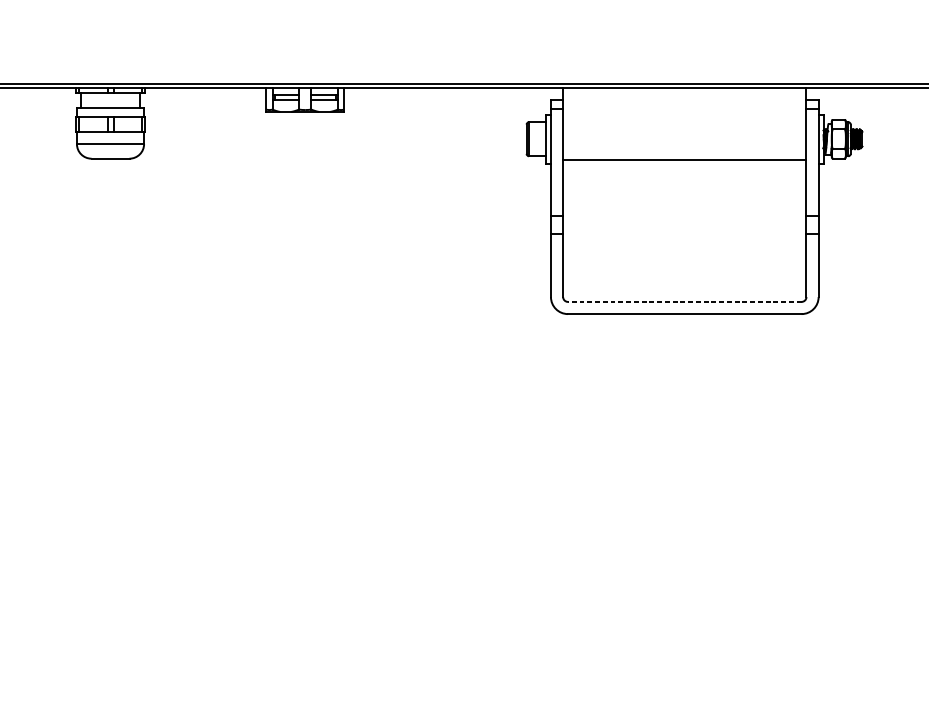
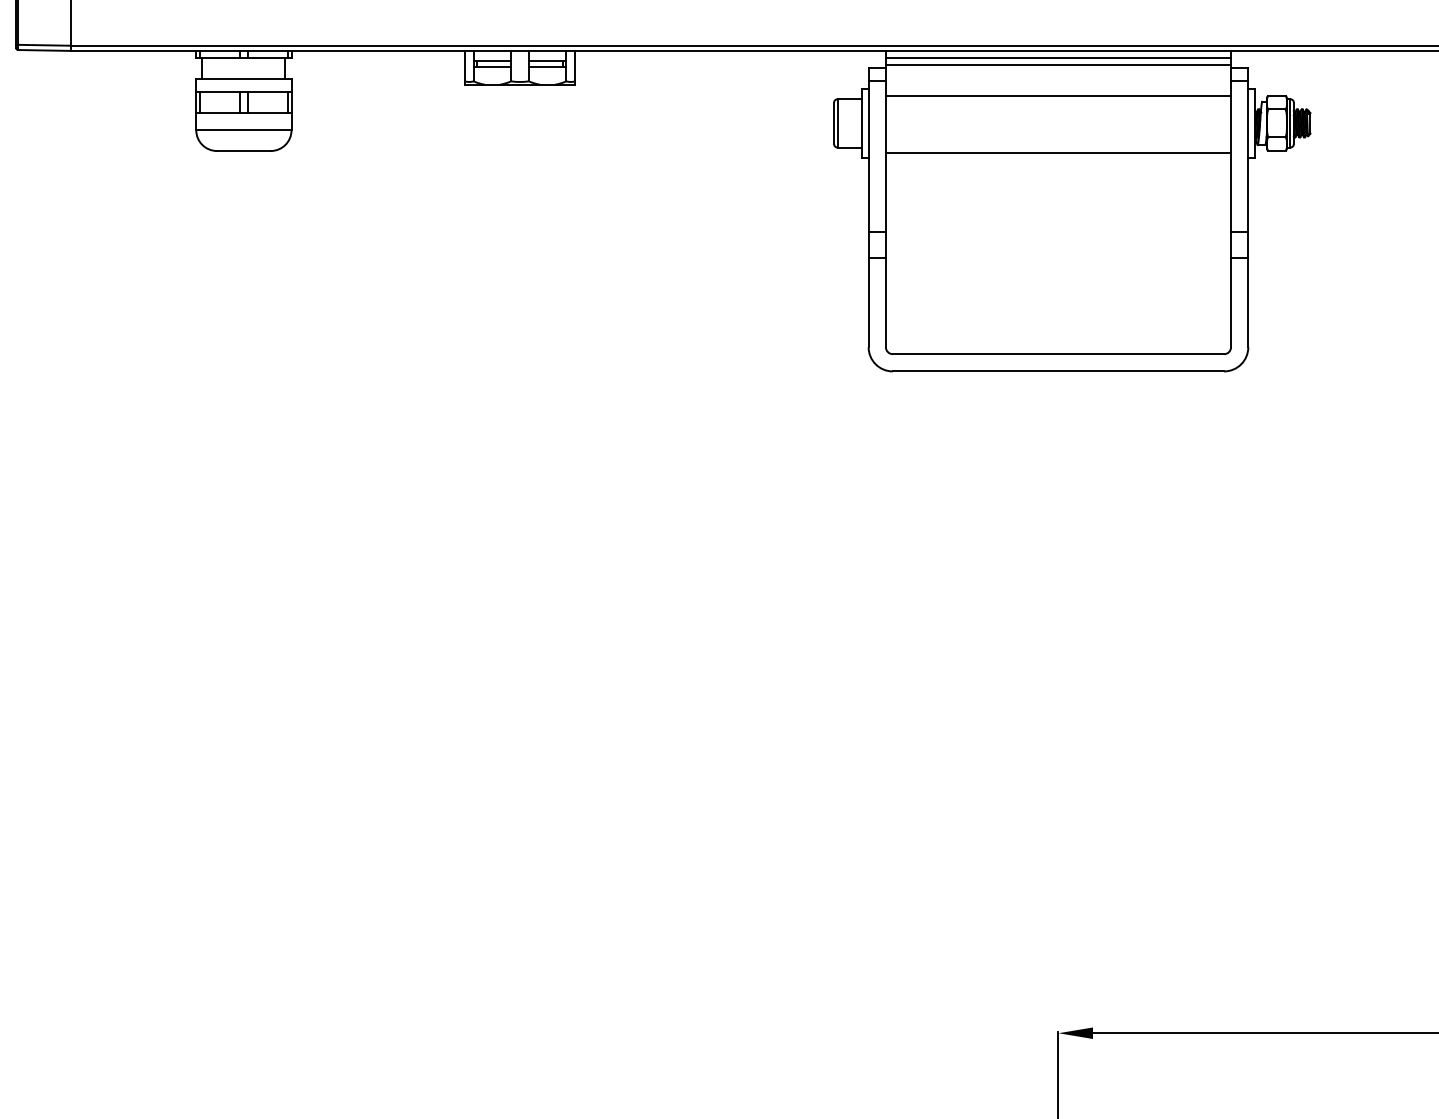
line: (684, 92) -> (1058, 57), added
line: (684, 97) -> (1058, 64), added
line: (684, 119) -> (1058, 95), added
line: (684, 302) -> (1058, 354), dashed -> solid

